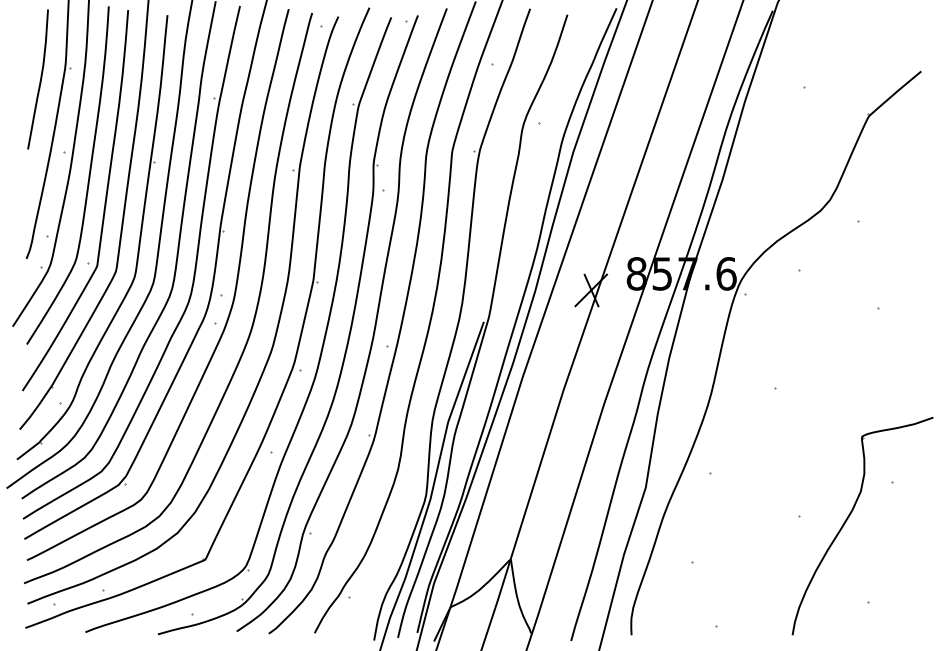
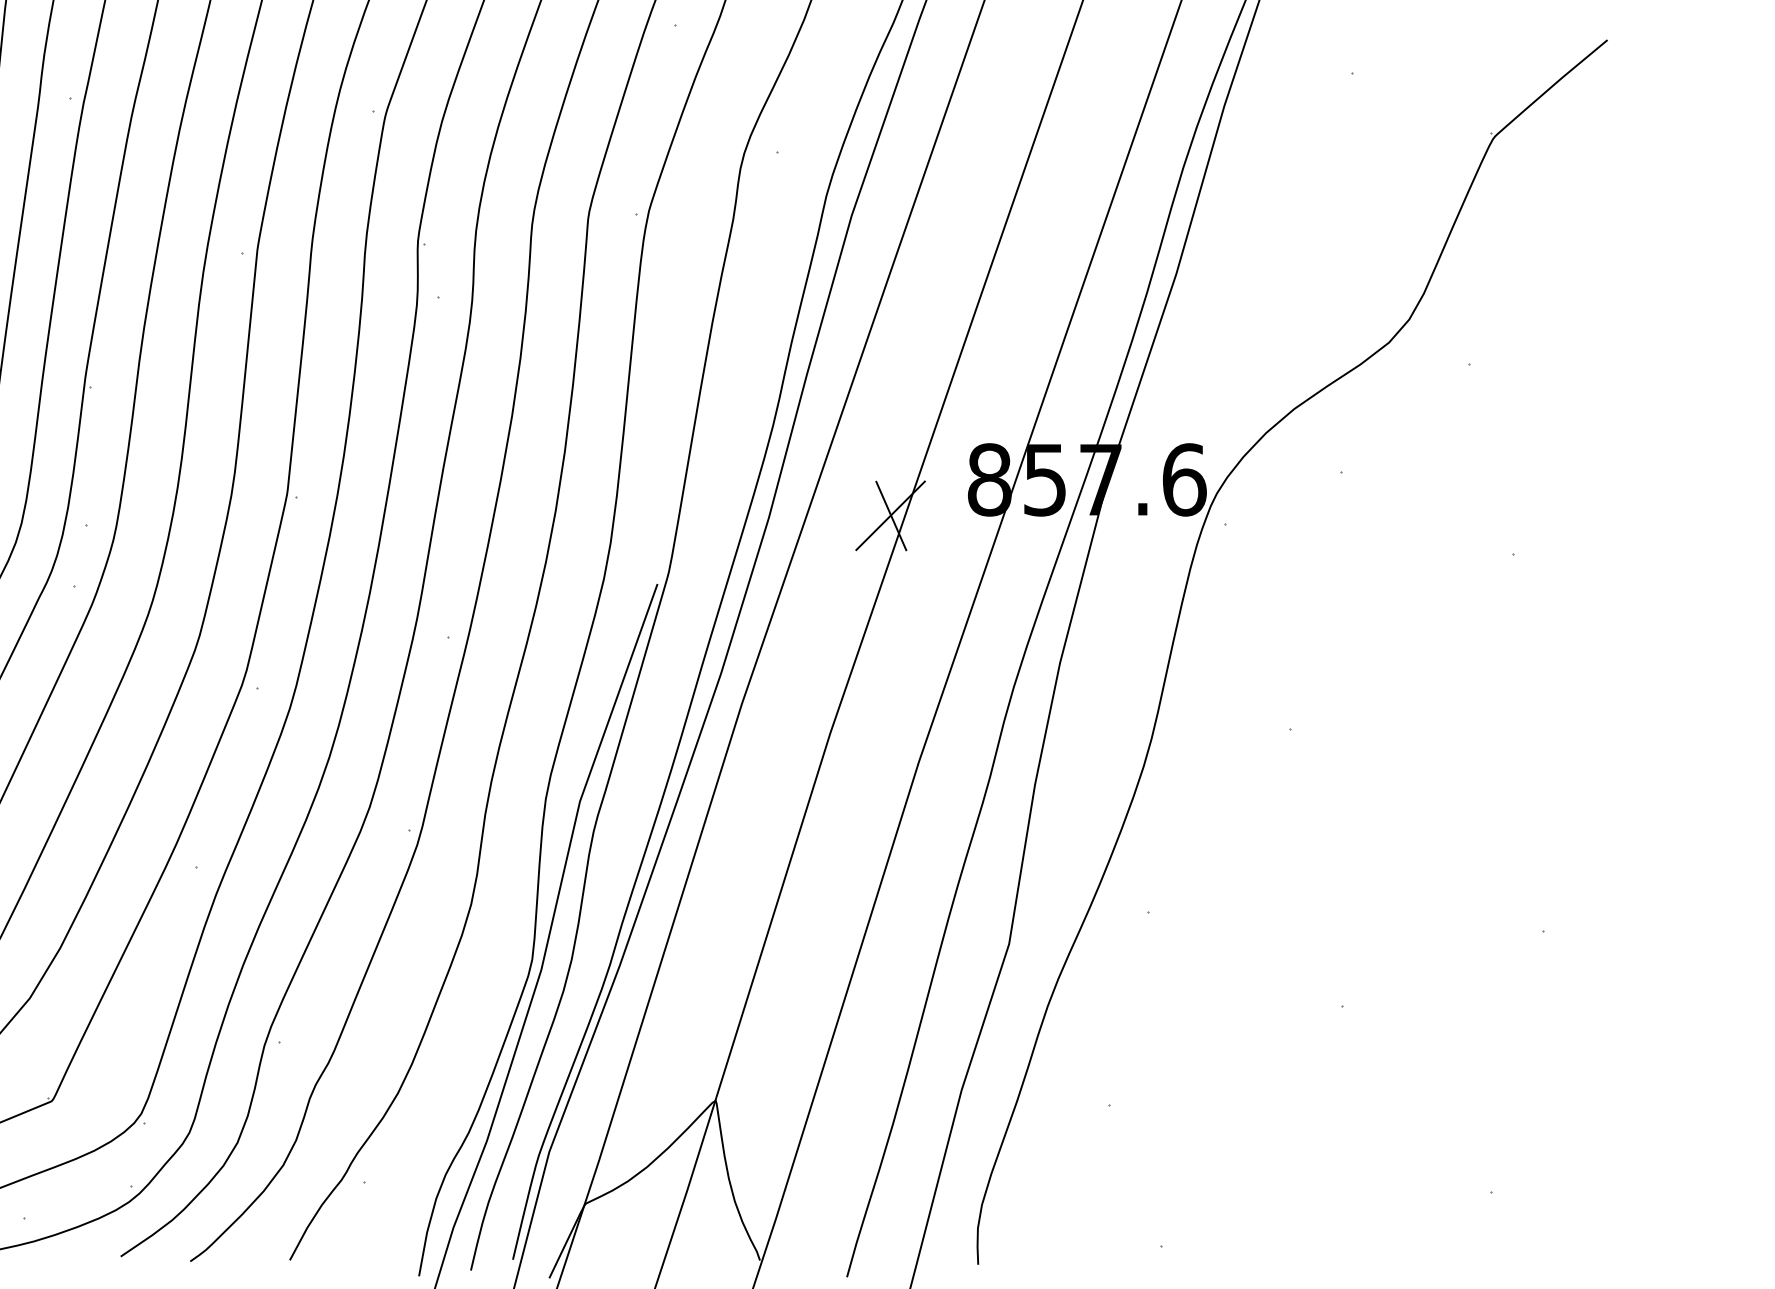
part: (849, 517) -> (1451, 1008), removed

